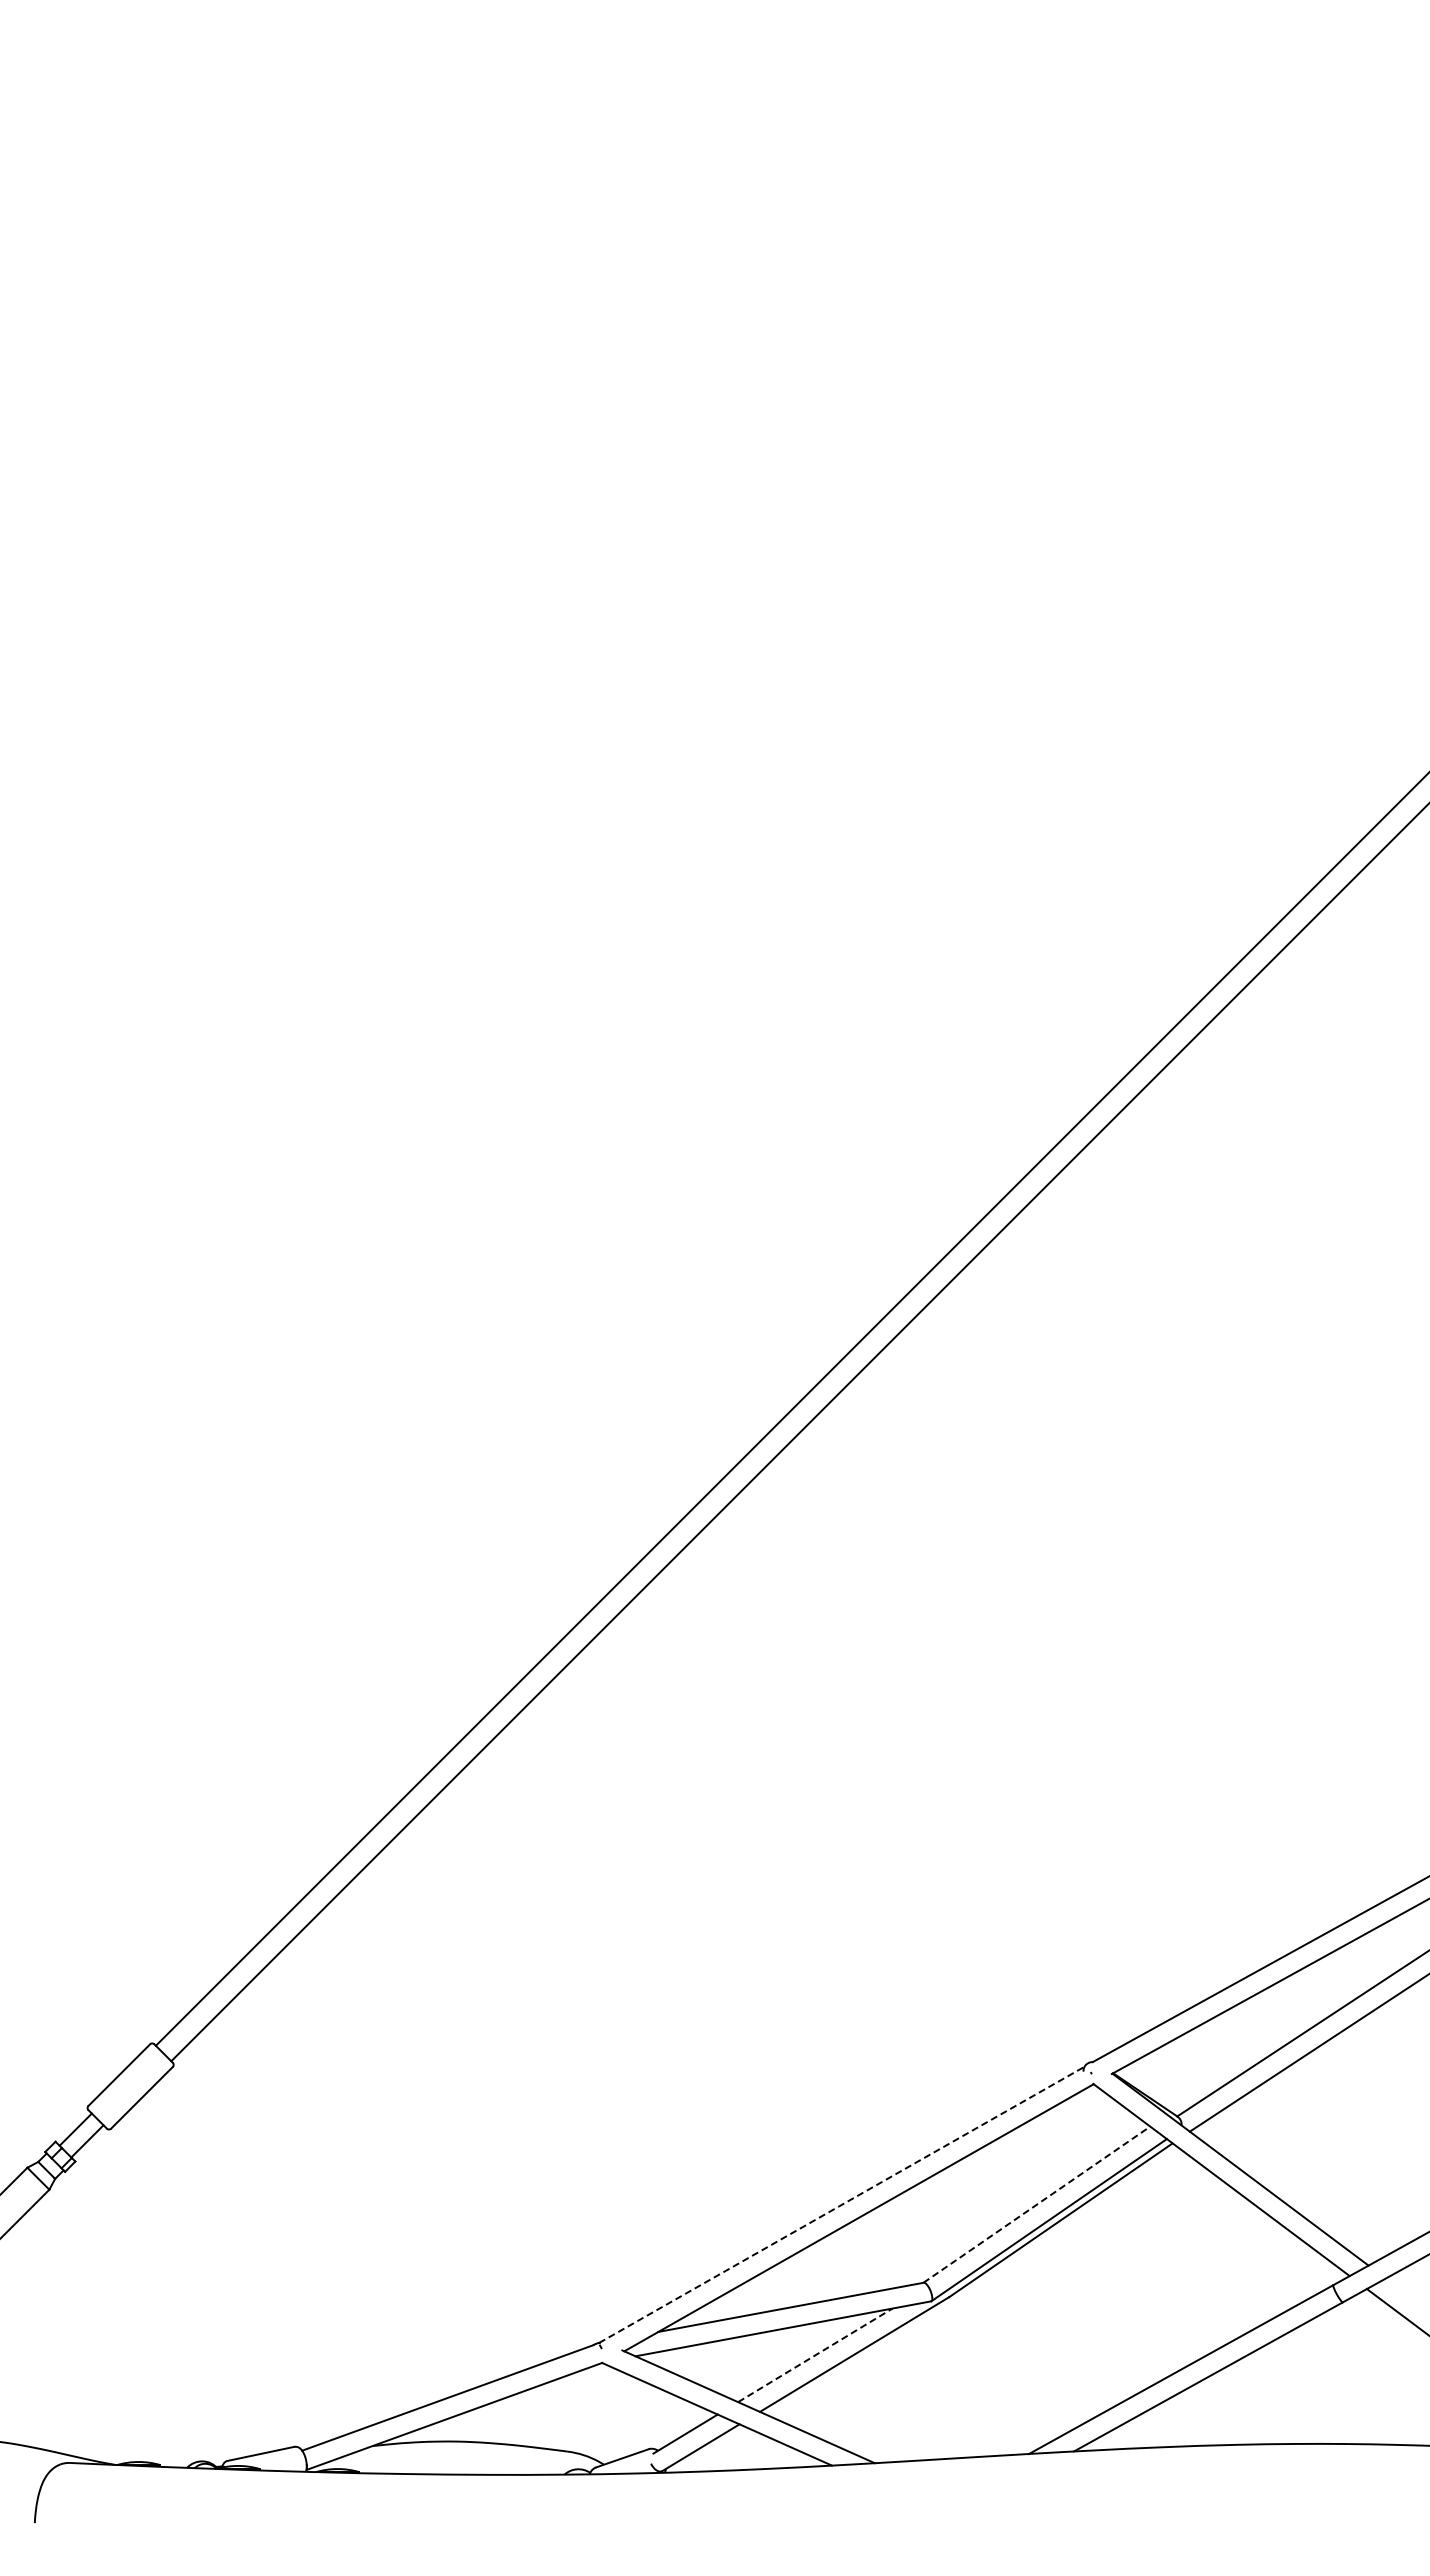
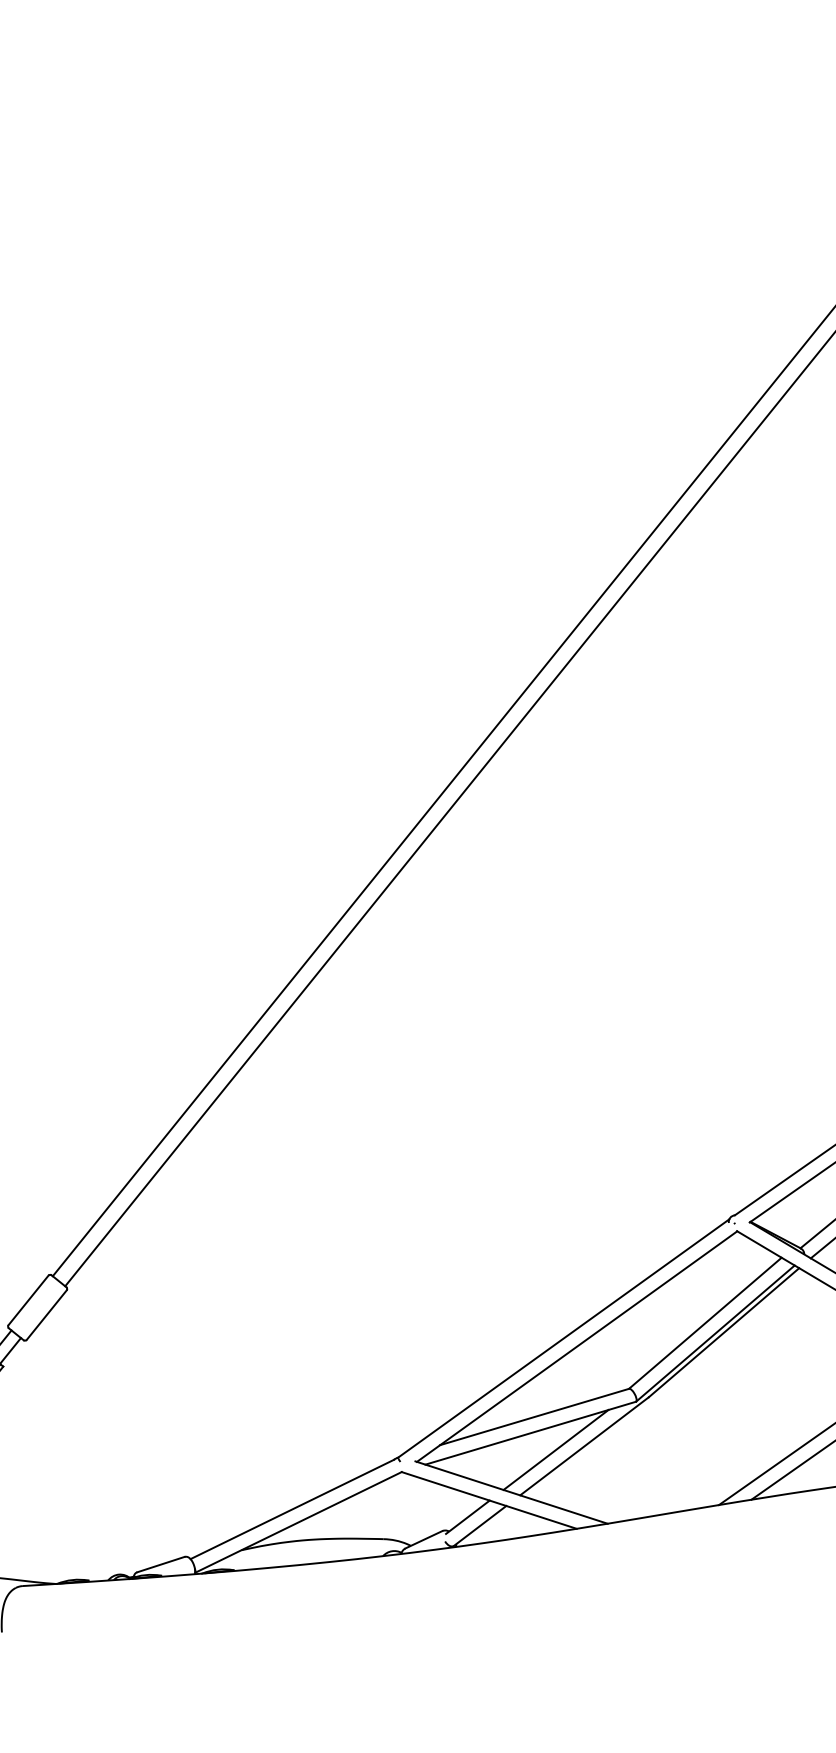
line: (842, 2204) -> (564, 1338), dashed -> solid
line: (1036, 2204) -> (705, 1323), dashed -> solid
line: (815, 2355) -> (556, 1450), dashed -> solid

